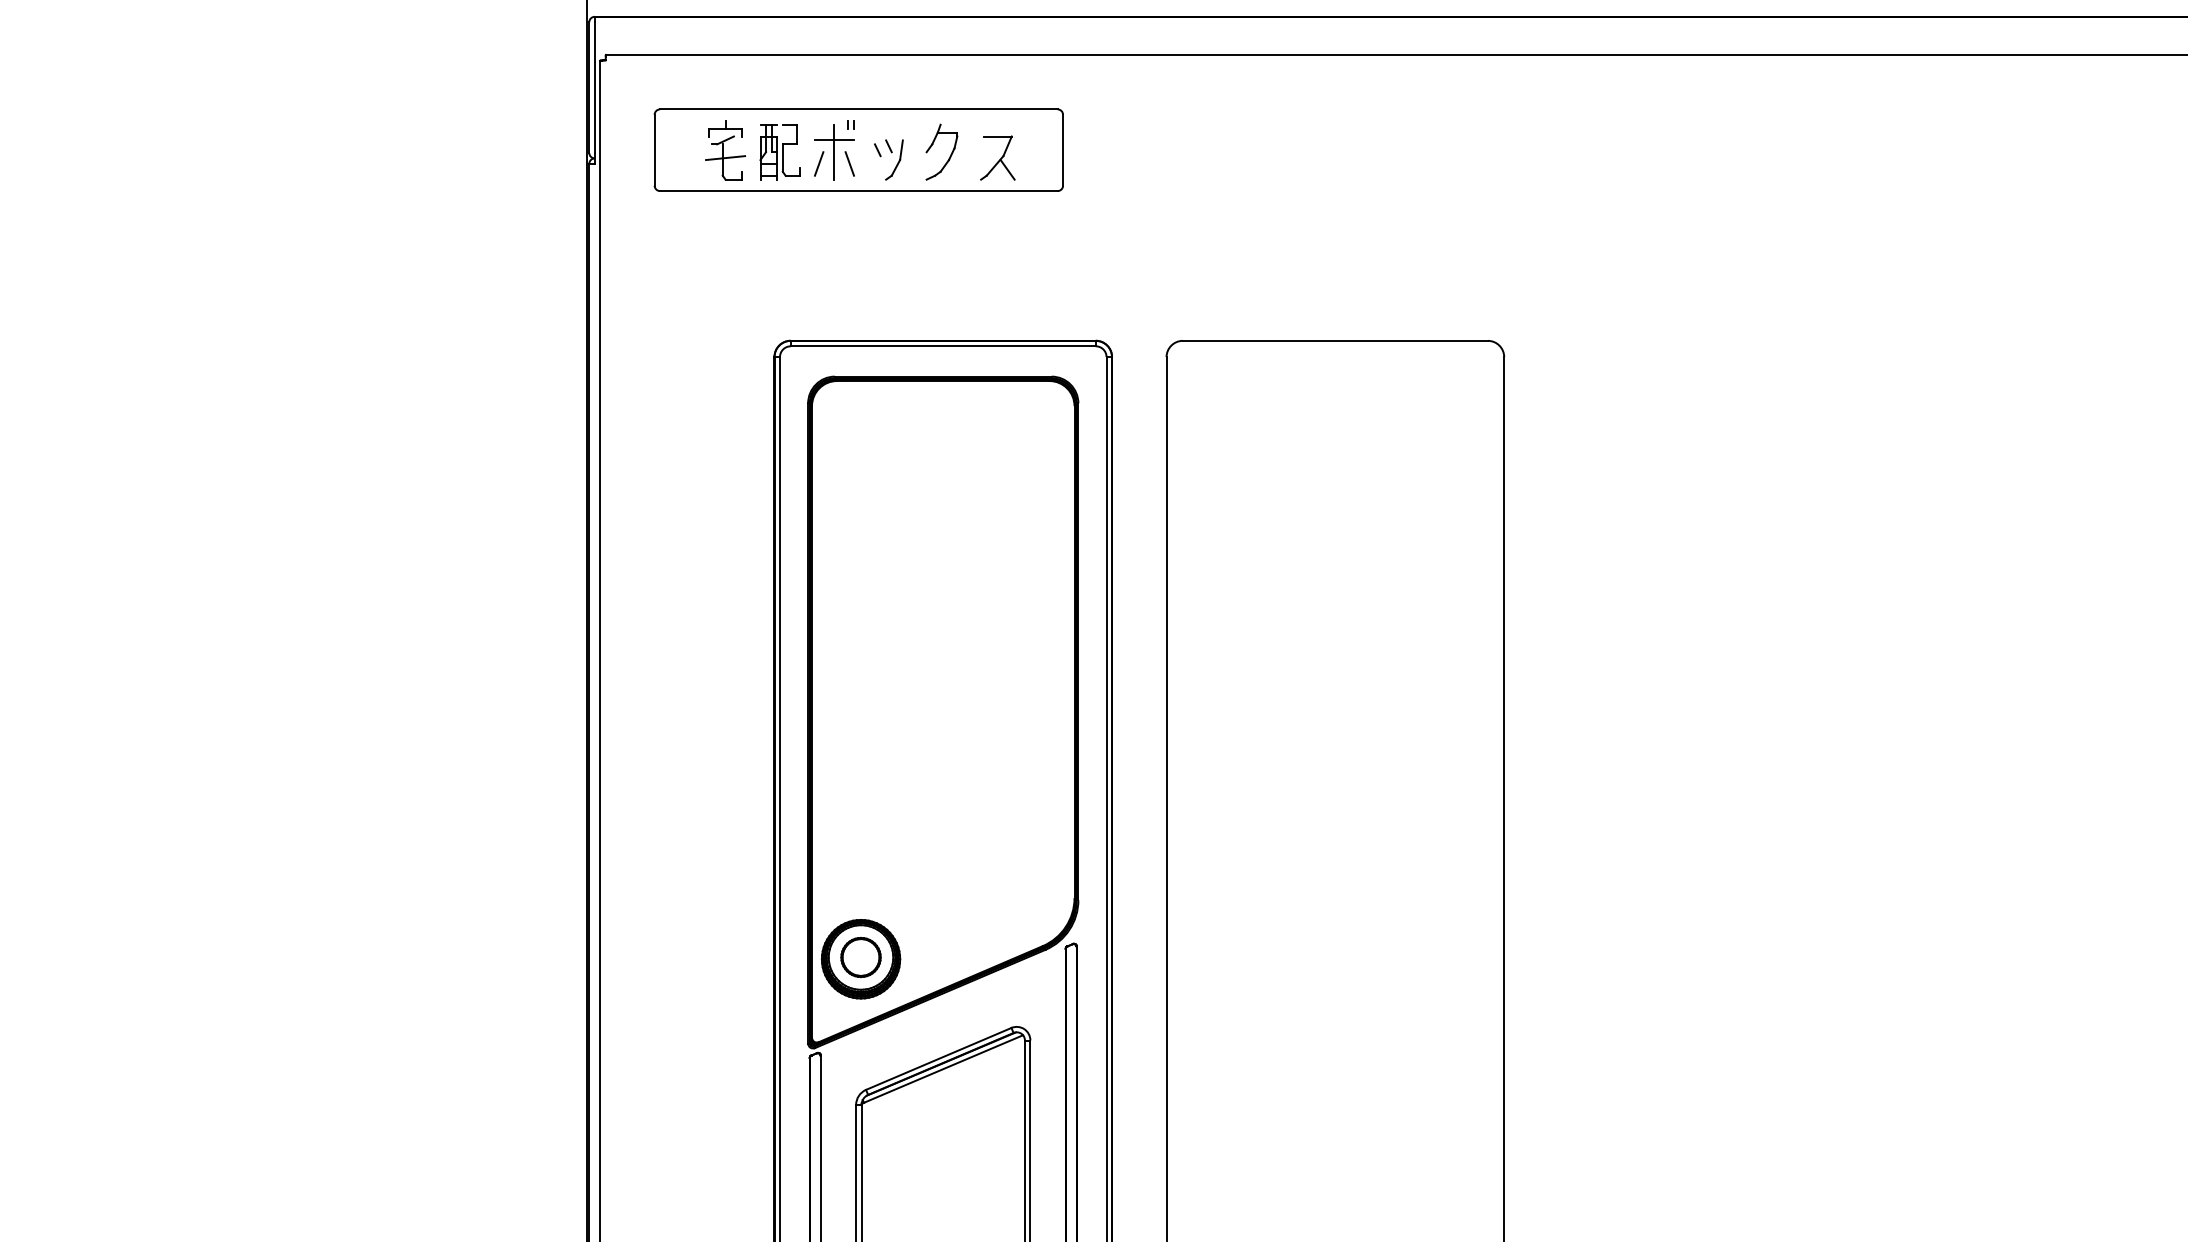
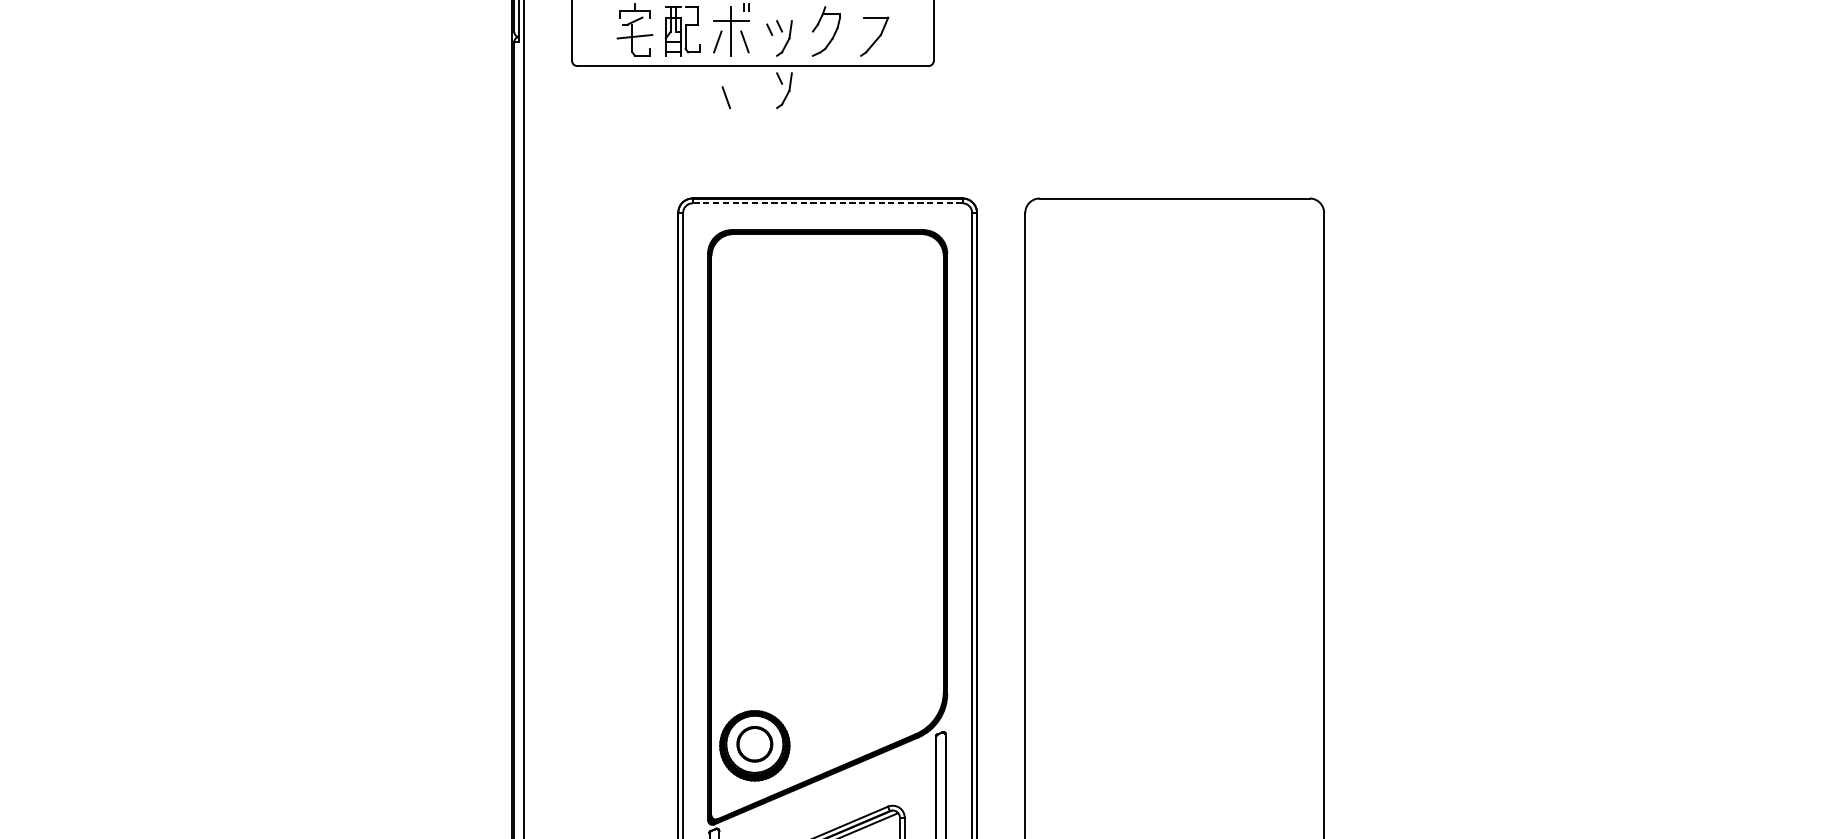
line: (1007, 169) -> (884, 46), removed
part: (894, 218) -> (784, 90), added
line: (828, 226) -> (726, 97), added
line: (942, 346) -> (826, 203), solid -> dashed

